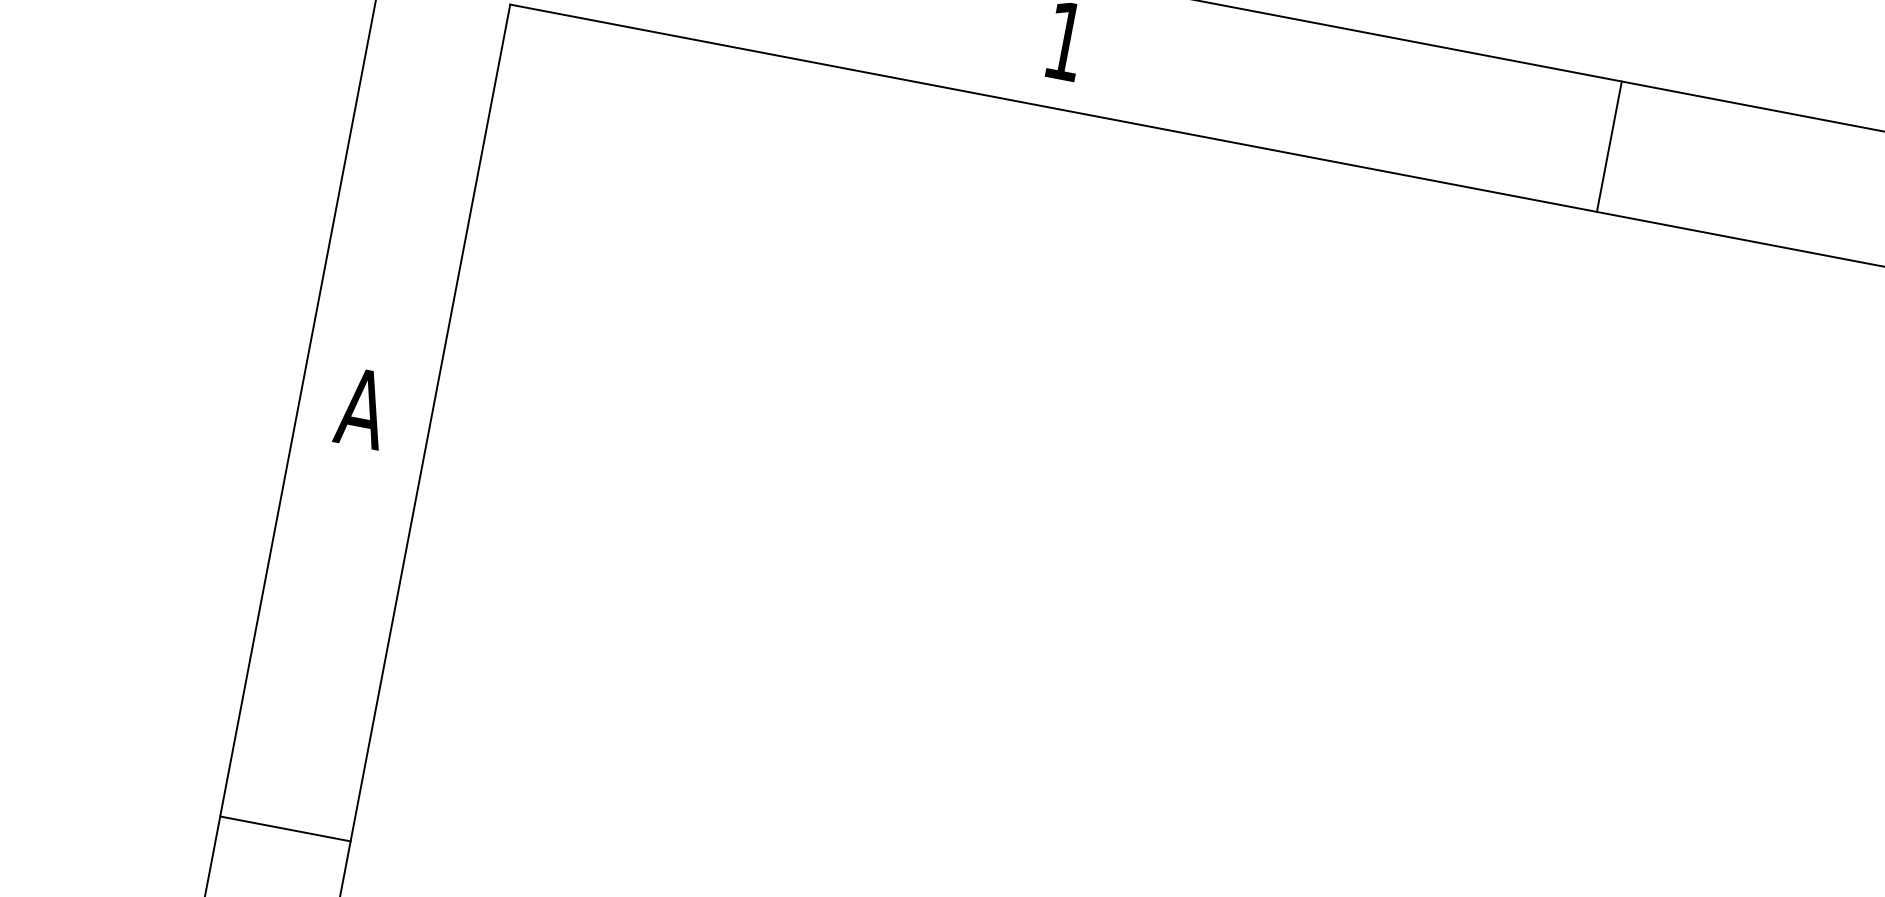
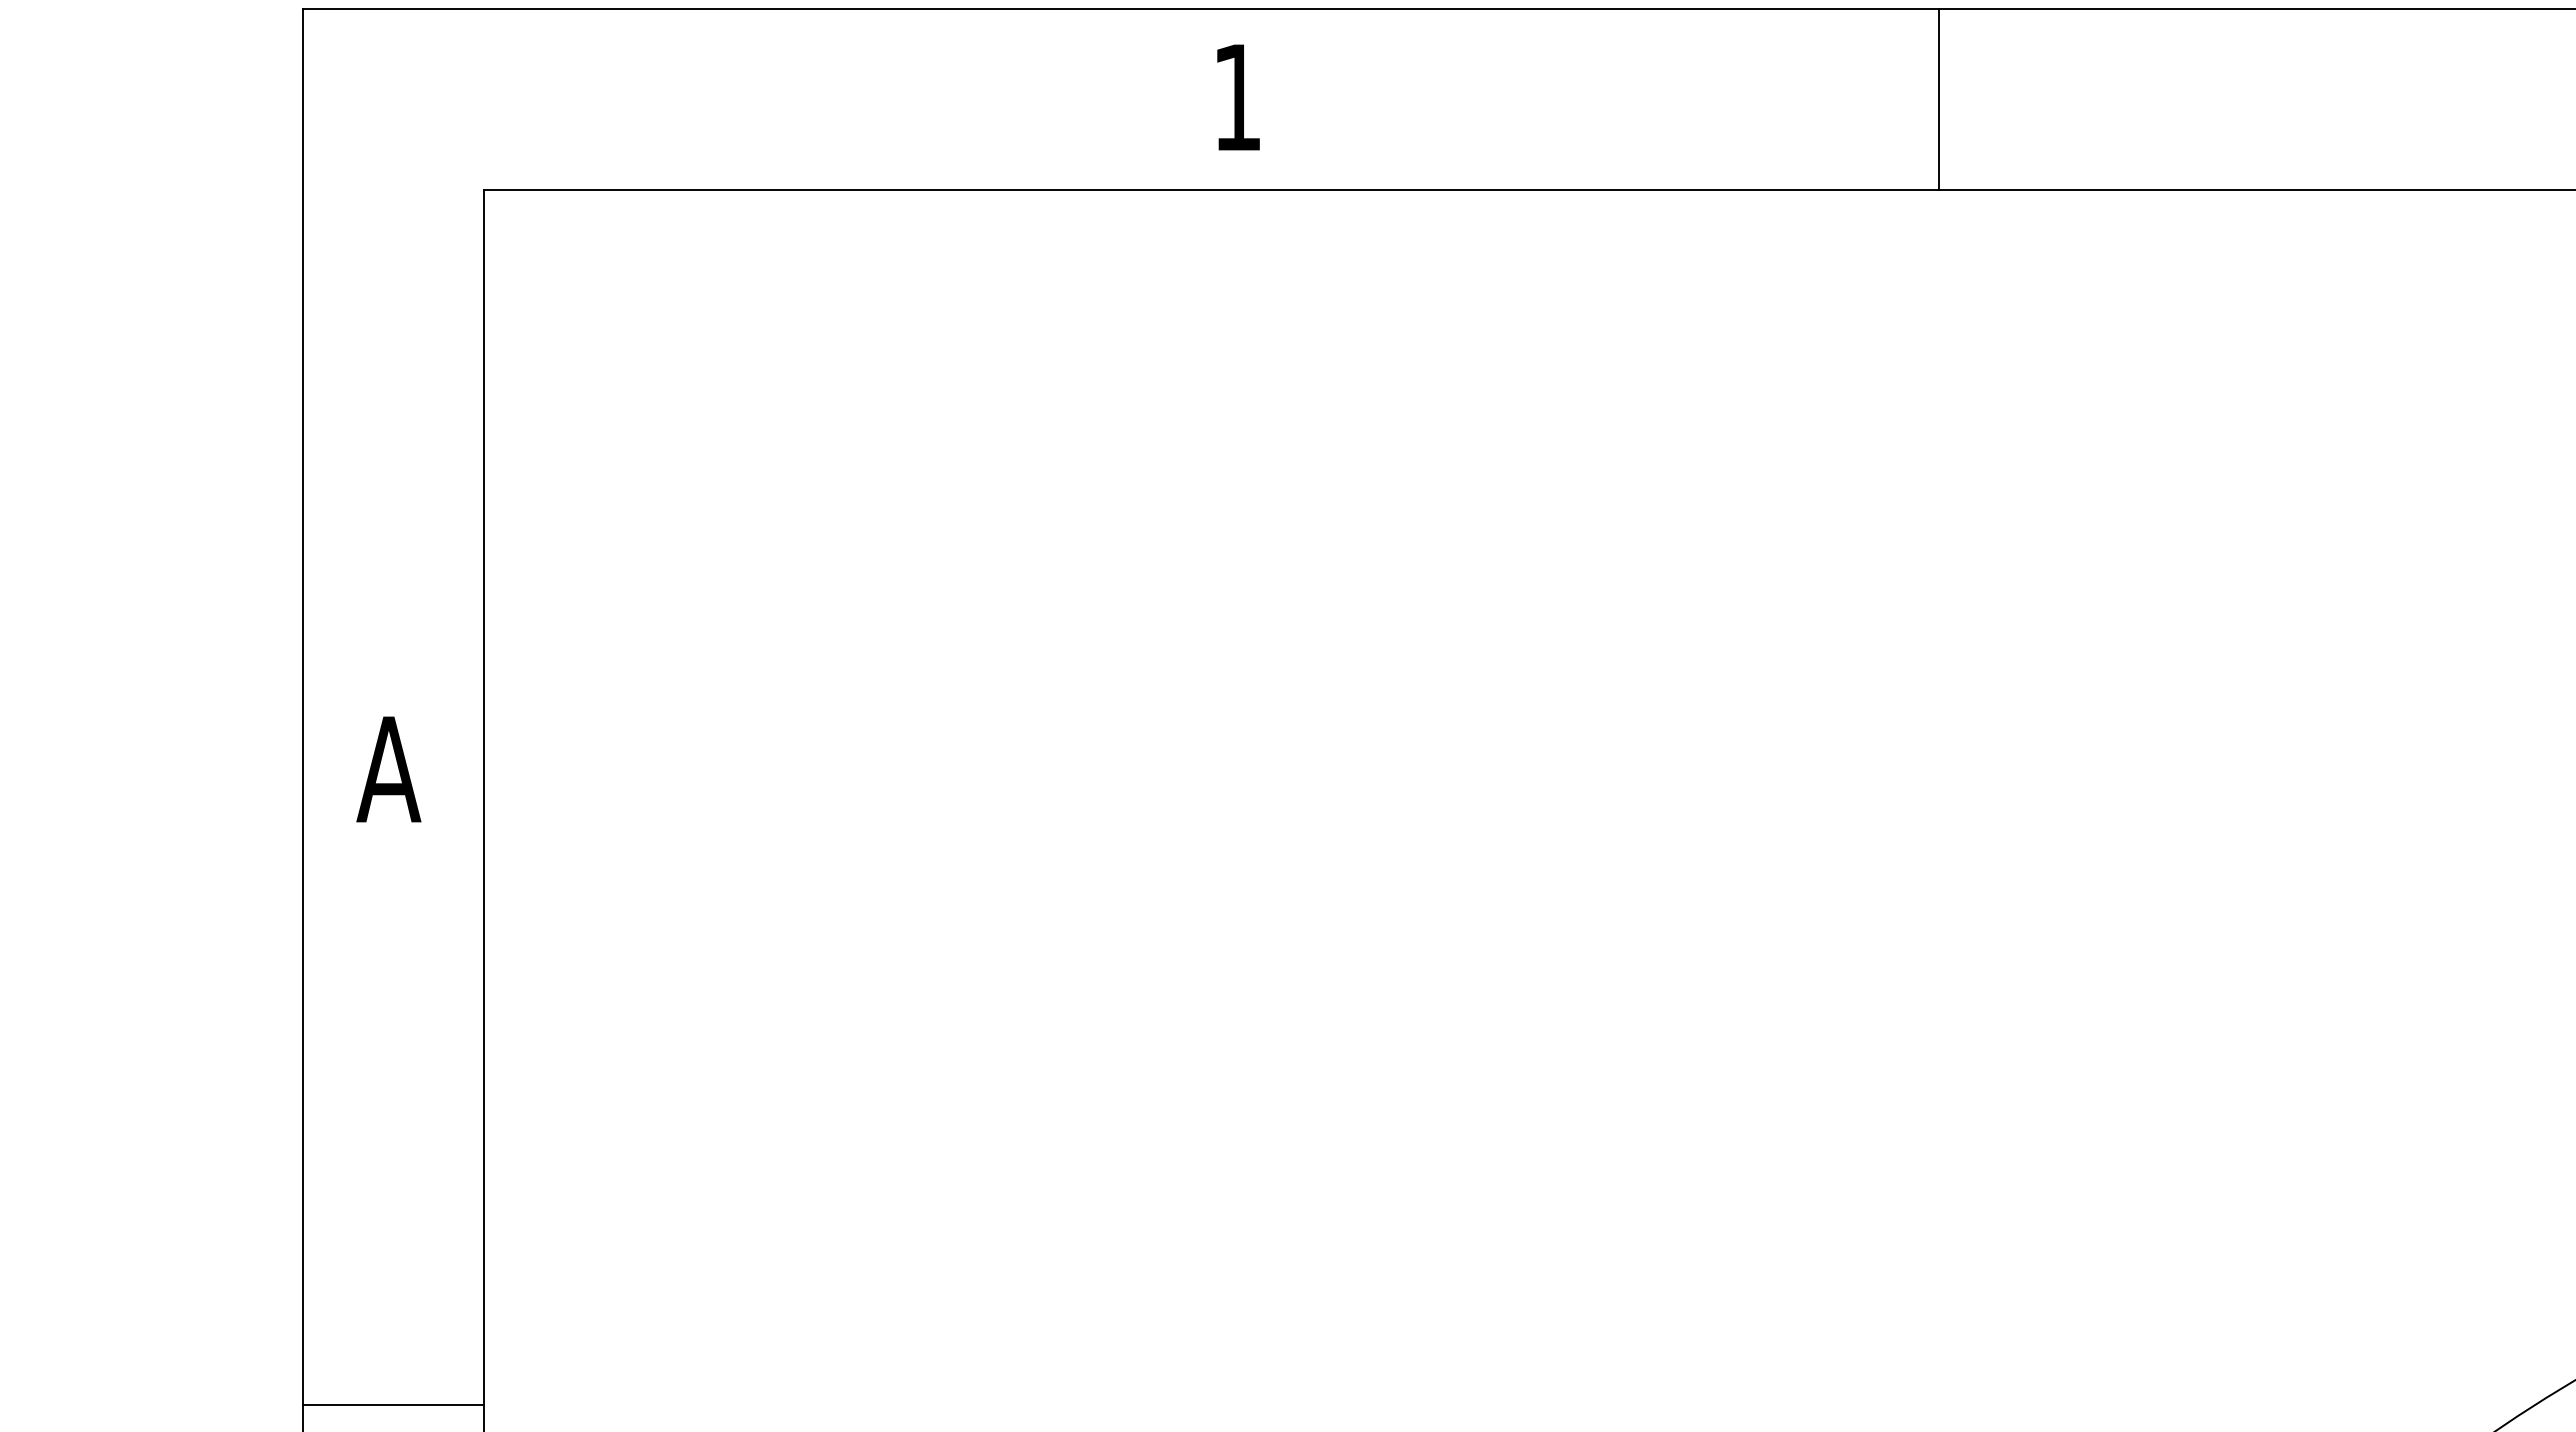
line: (1609, 146) -> (1938, 99), moved
line: (284, 829) -> (392, 1405), moved

